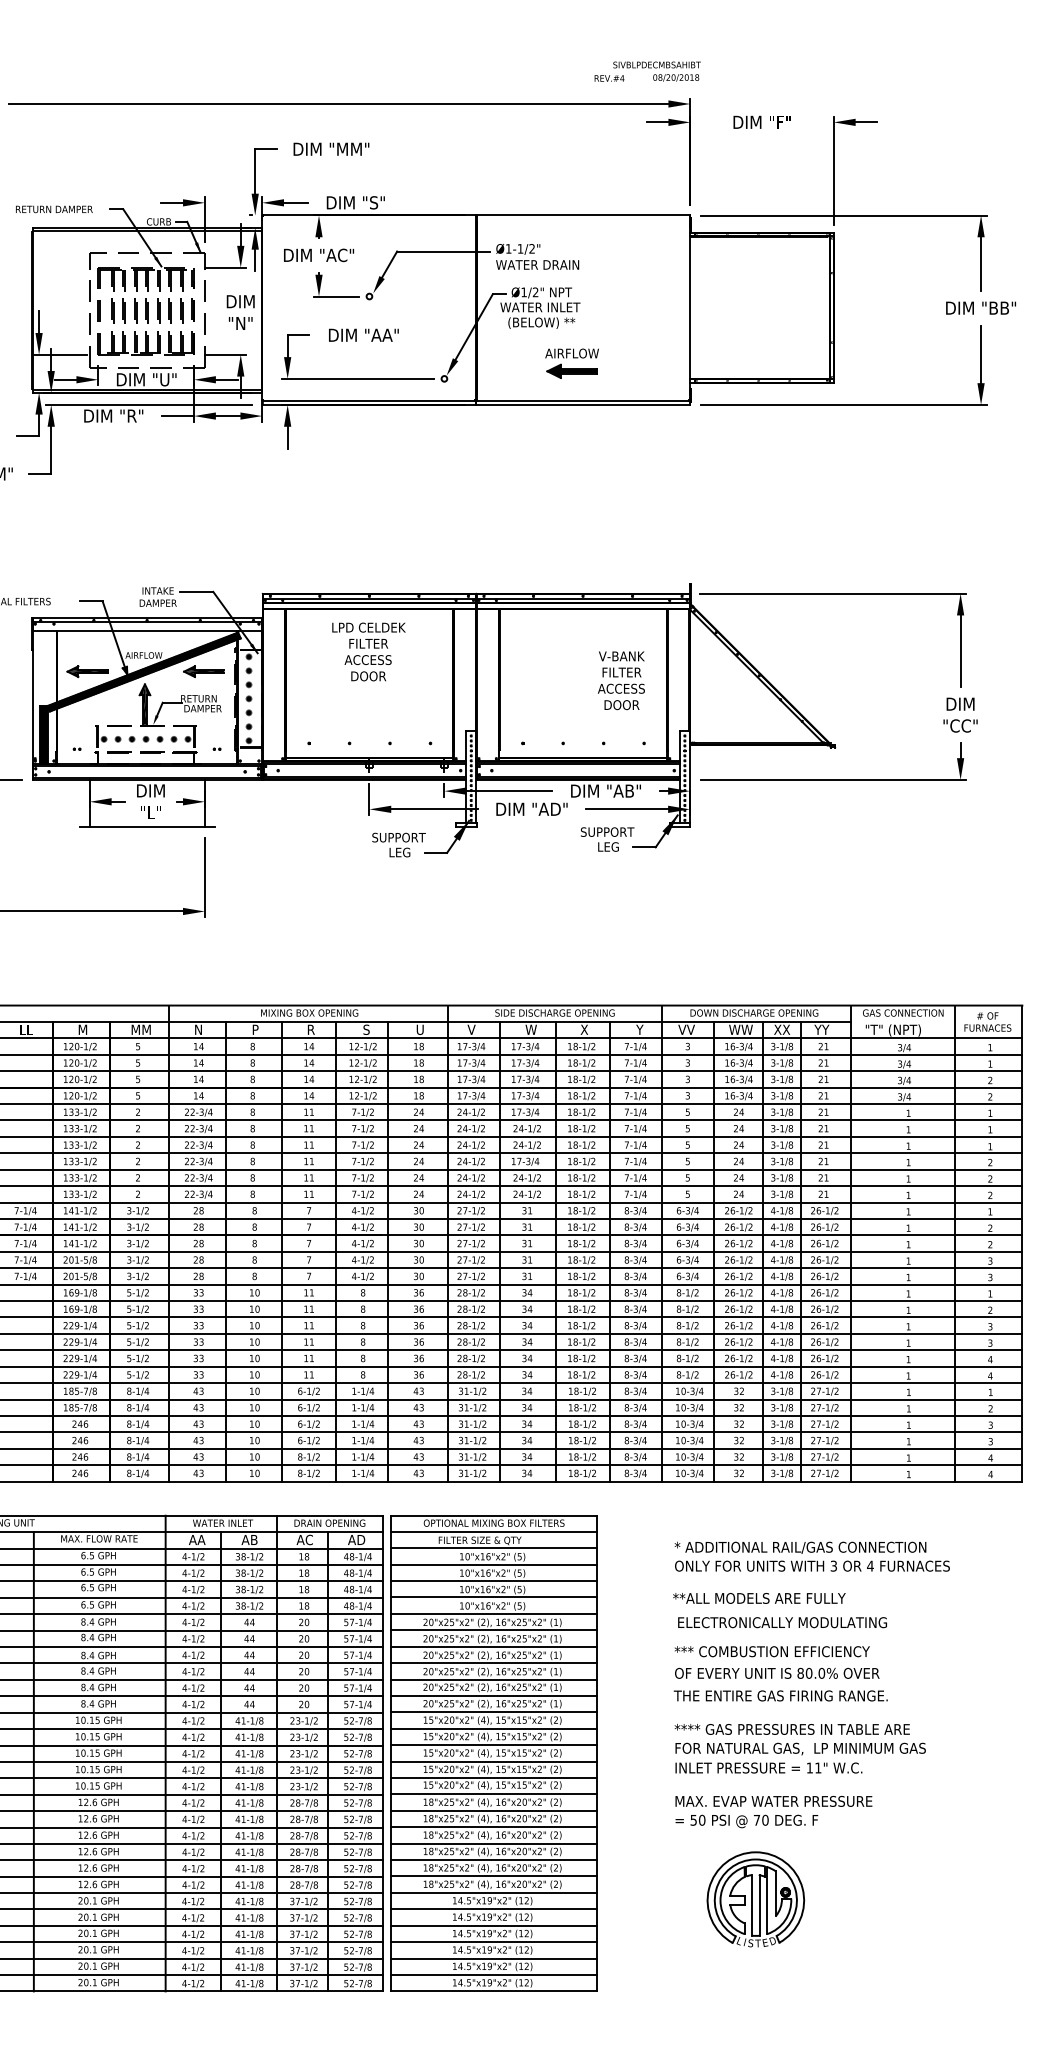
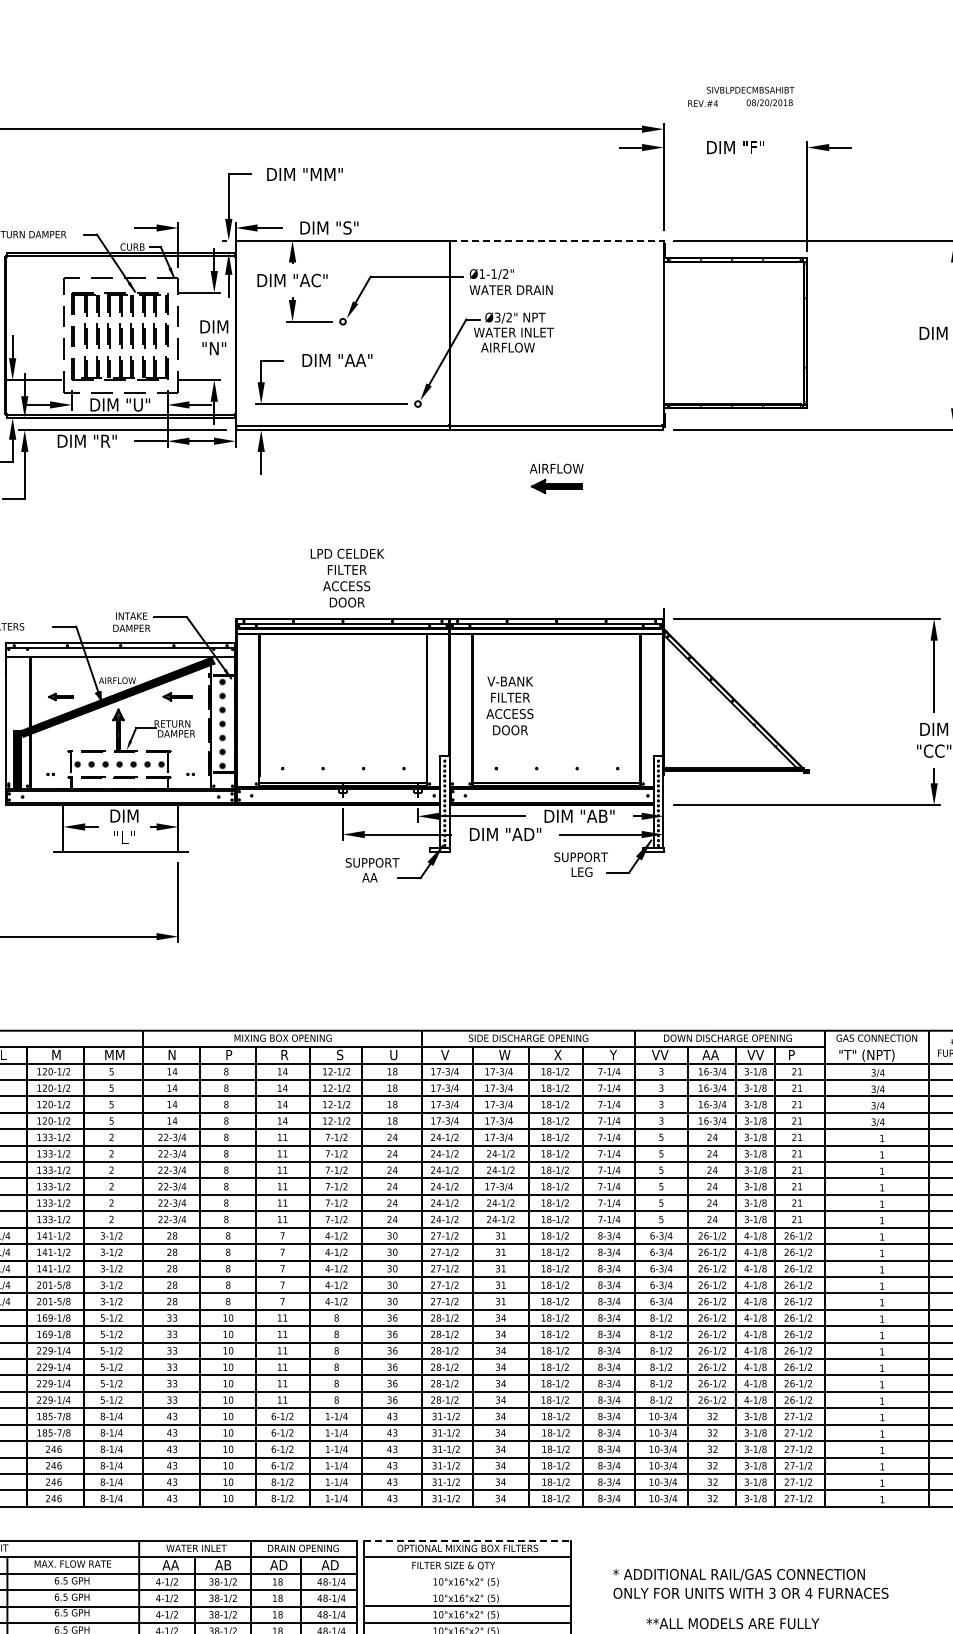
text: (647, 71) -> (741, 96), moved
line: (583, 215) -> (557, 240), solid -> dashed
text: (523, 292) -> (497, 317), Ø1/2" -> Ø3/2"
text: (541, 322) -> (515, 347), (BELOW) ** -> AIRFLOW
part: (571, 363) -> (556, 478), moved
text: (368, 651) -> (347, 577), moved
part: (87, 671) -> (61, 696), size x0.6
part: (203, 671) -> (177, 696), size x0.7
text: (621, 680) -> (510, 705), moved
text: (399, 852) -> (373, 877), LEG -> AA
text: (740, 1029) -> (714, 1054), WW -> AA
text: (782, 1029) -> (756, 1054), XX -> VV
text: (821, 1029) -> (795, 1054), YY -> P
line: (494, 1515) -> (468, 1540), solid -> dashed
text: (309, 1539) -> (283, 1564), AC -> AD
line: (493, 1548) -> (467, 1573), removed
text: (811, 1556) -> (750, 1583), moved
line: (493, 1564) -> (467, 1589), removed

